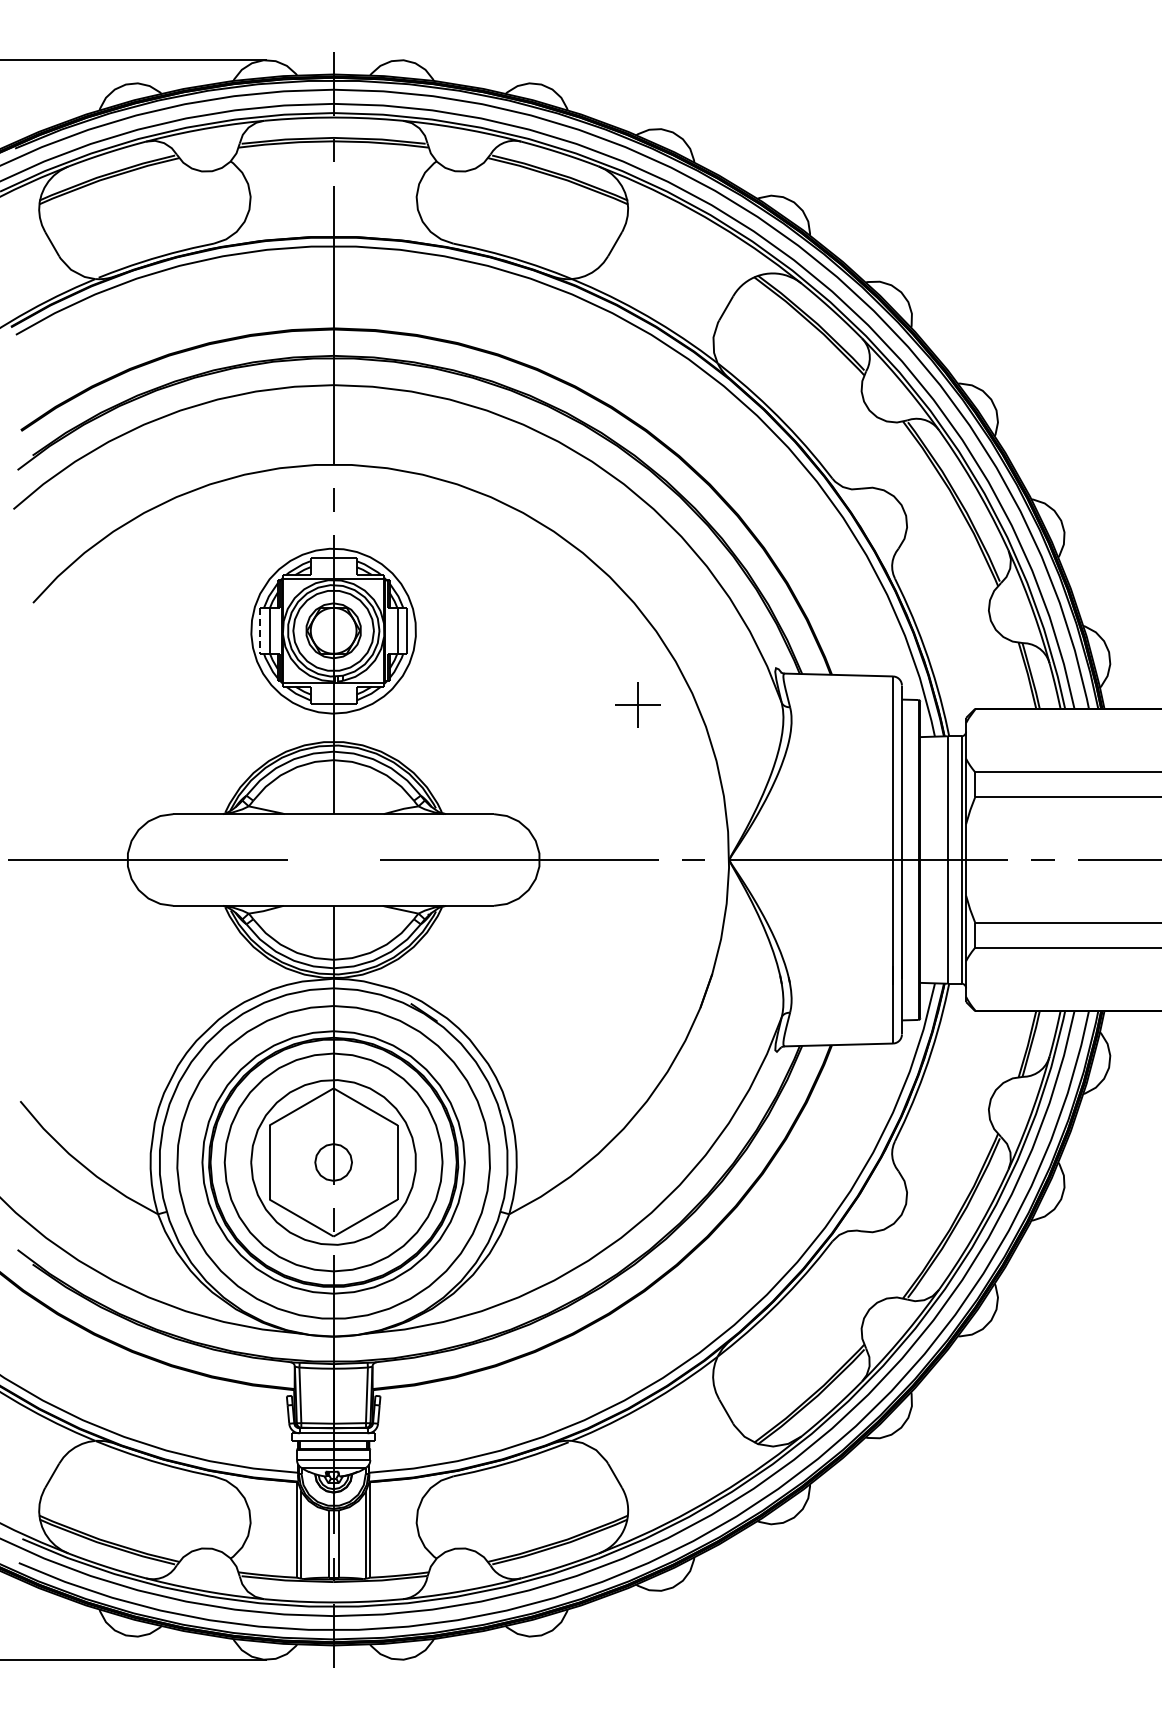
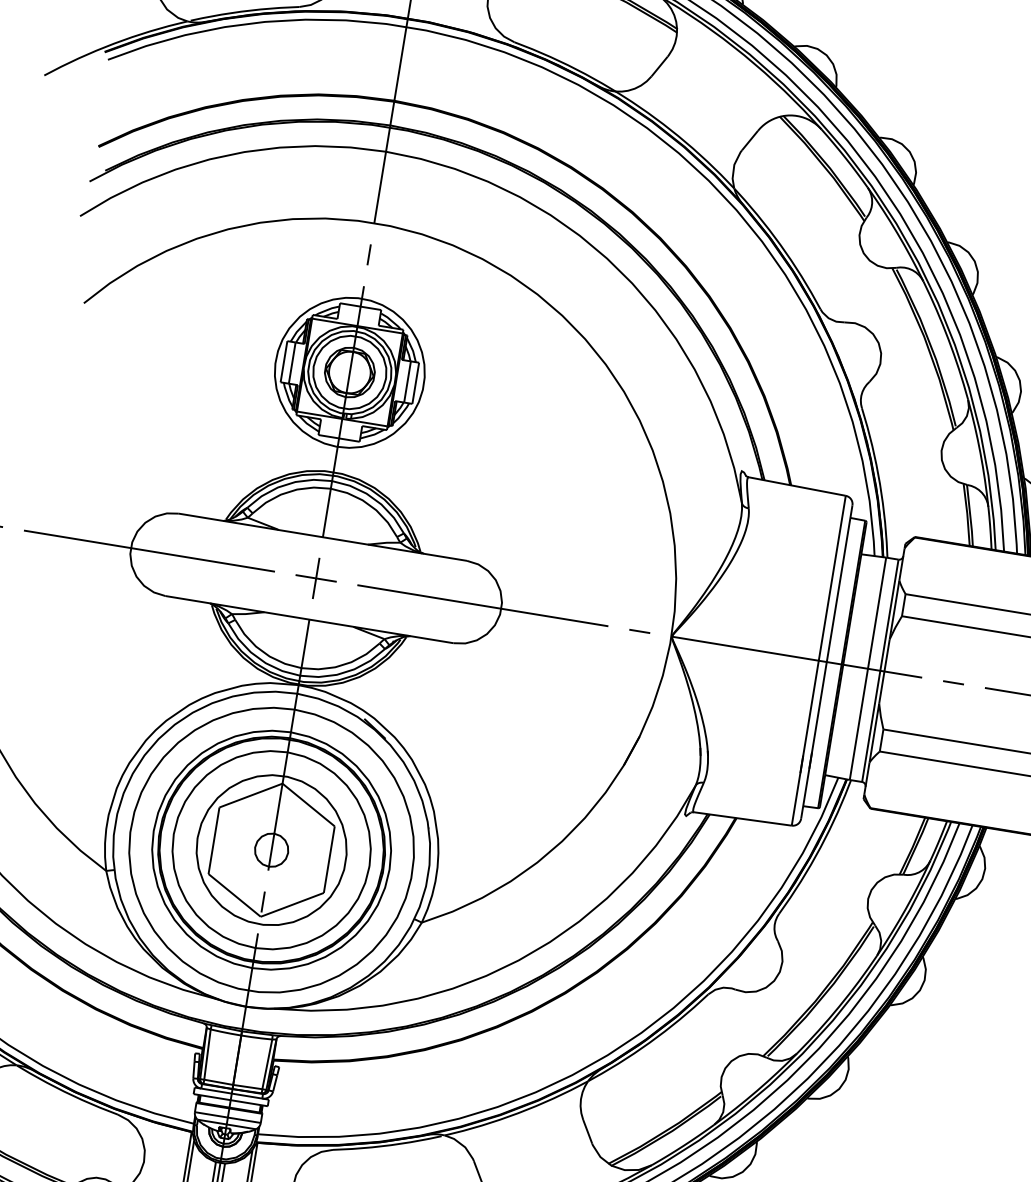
line: (260, 630) -> (284, 361), dashed -> solid
part: (637, 704) -> (316, 577), moved

